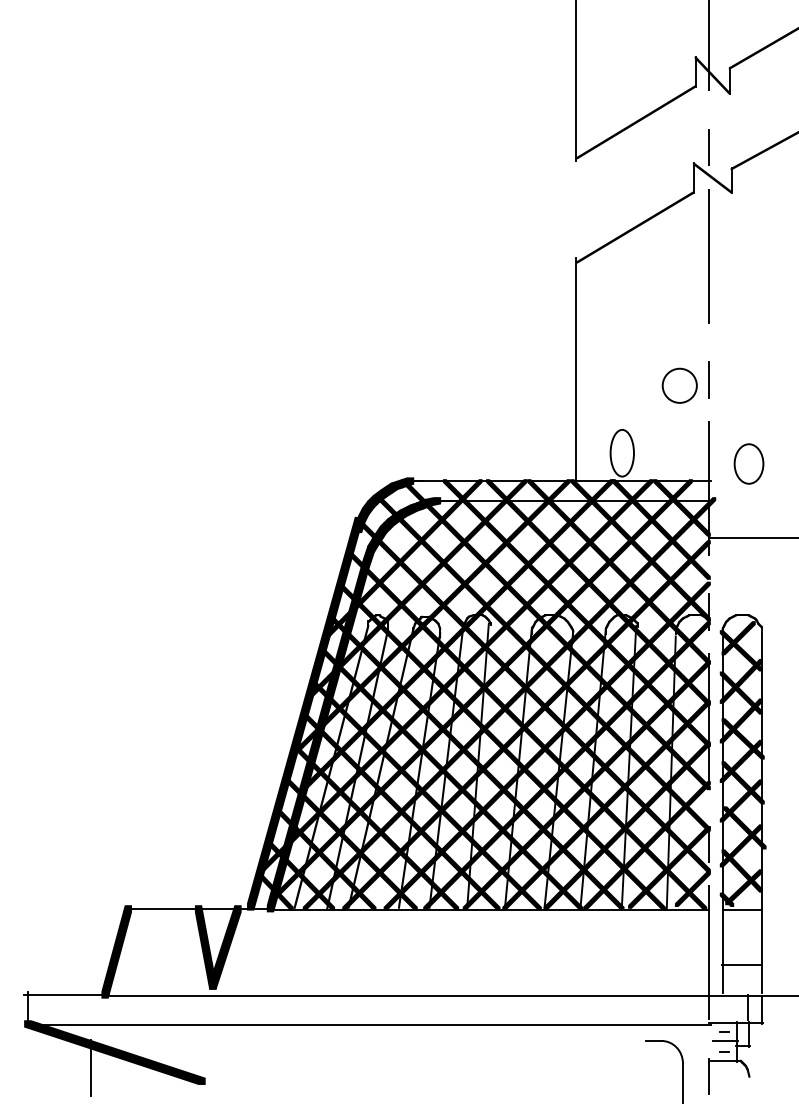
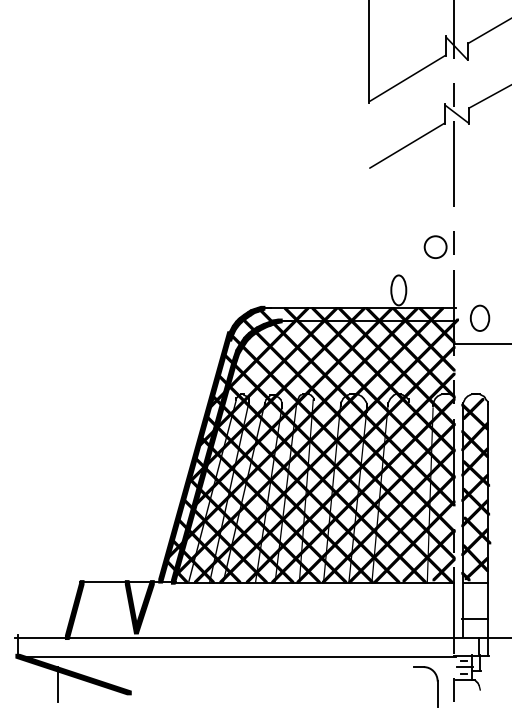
line: (576, 369) -> (369, 236), removed
part: (748, 462) -> (479, 317), moved
fill: (628, 766) -> (402, 491), removed

